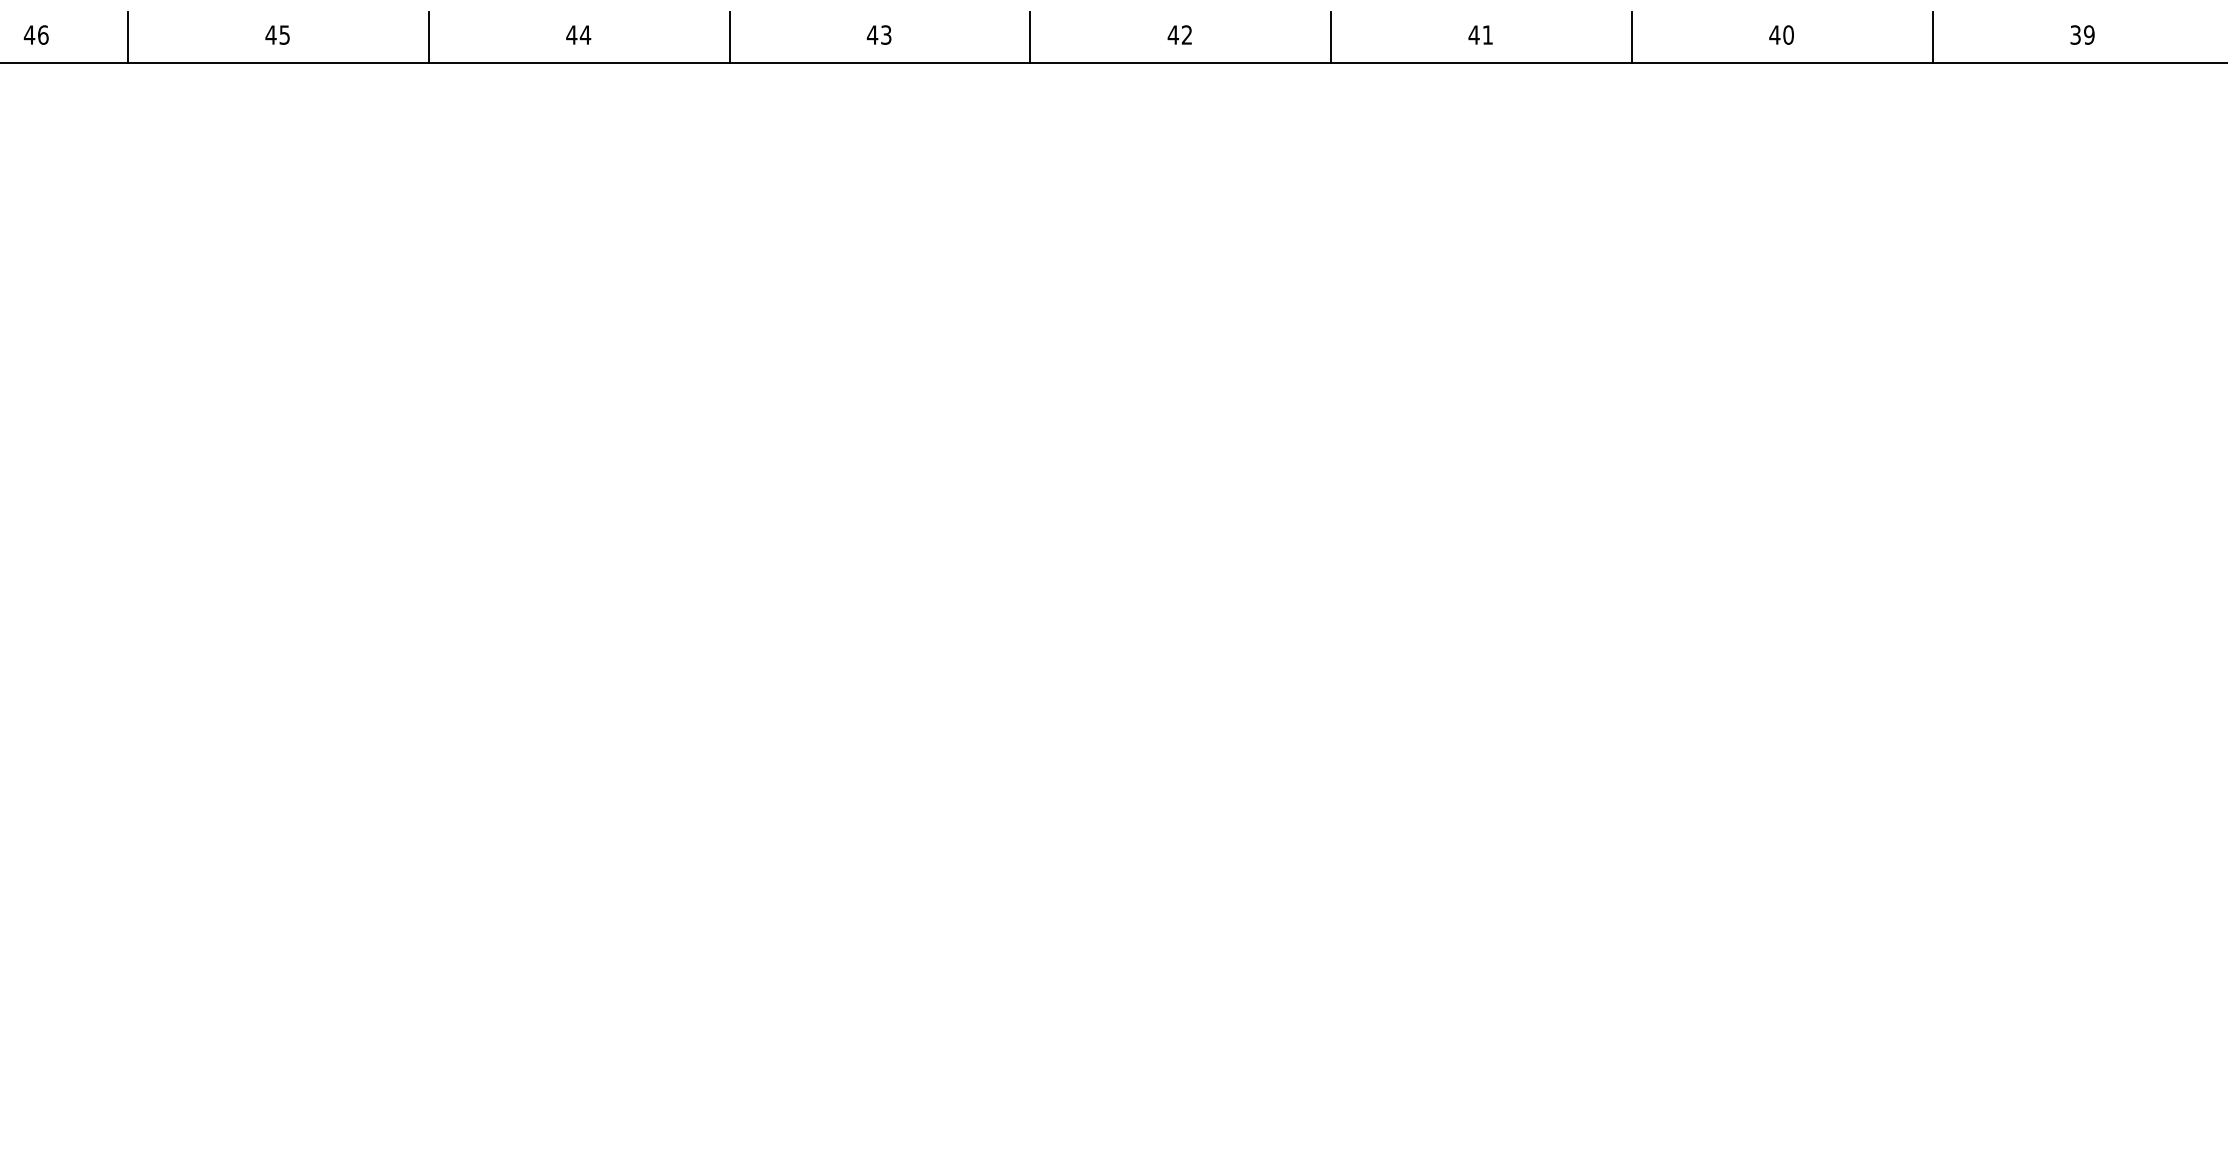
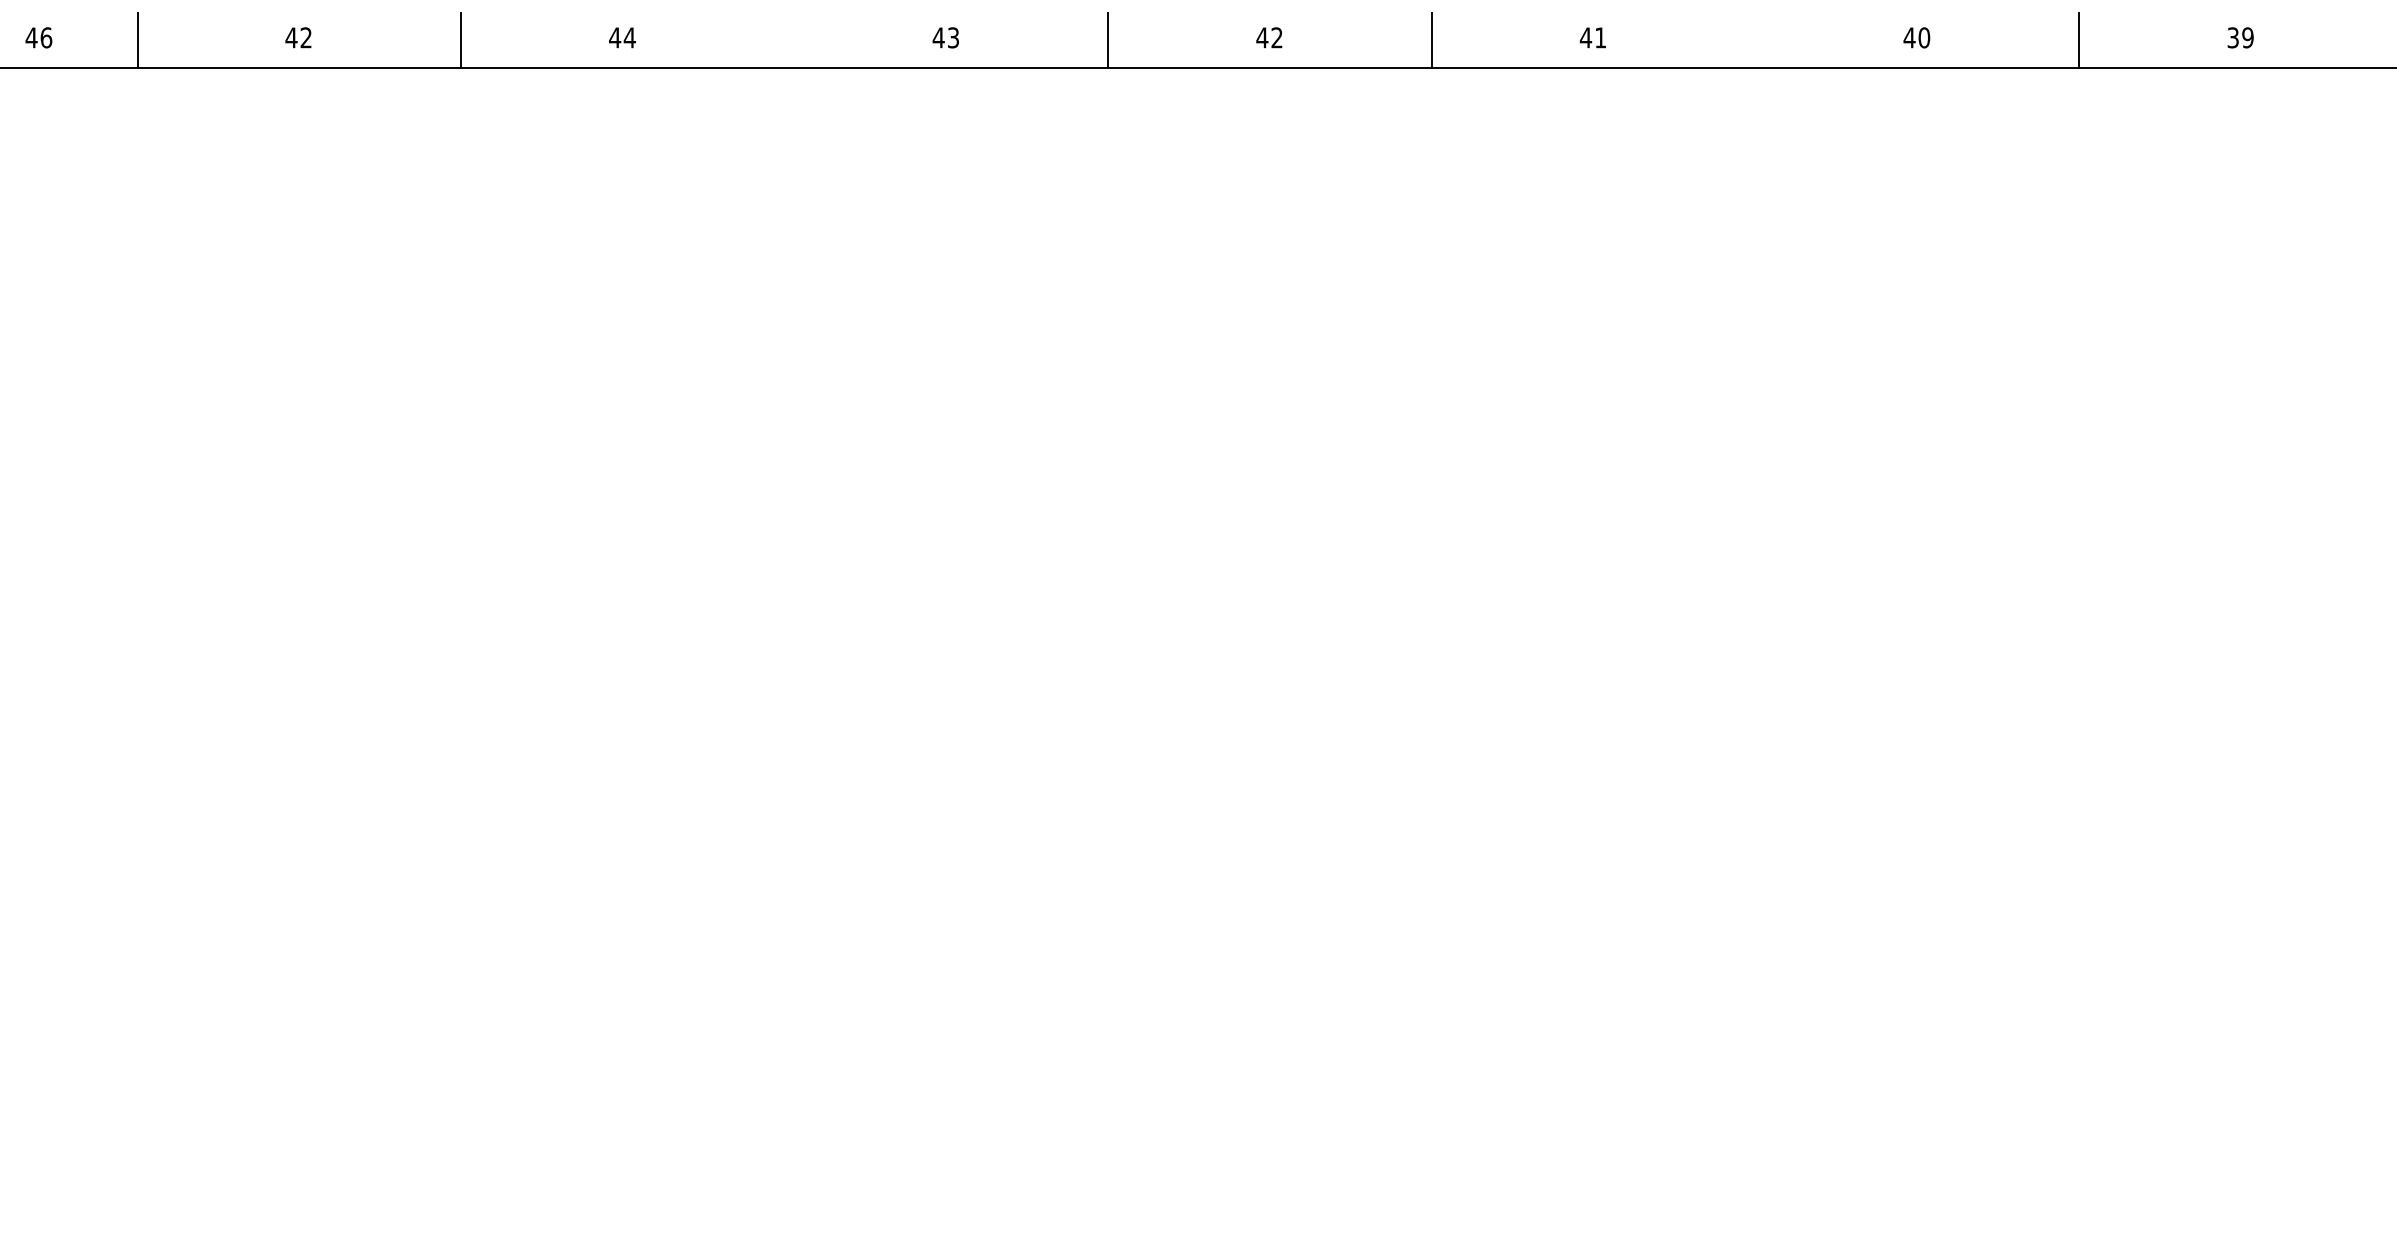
text: (284, 34) -> (305, 37), 45 -> 42
line: (729, 37) -> (784, 40), removed
line: (1631, 37) -> (1755, 40), removed

